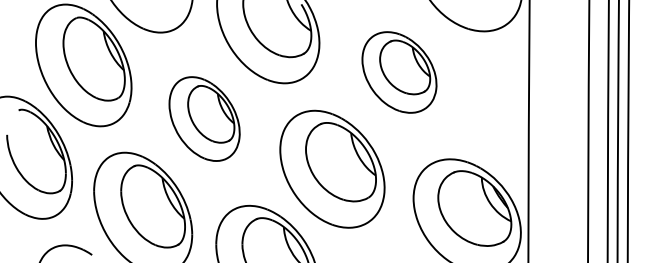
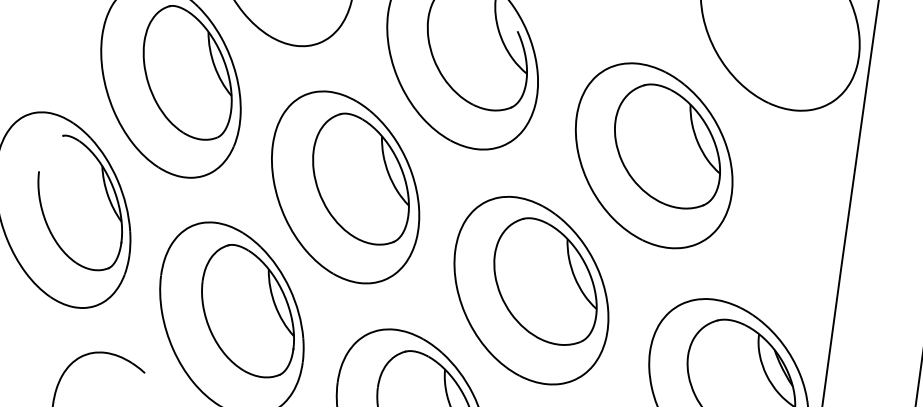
part: (399, 72) -> (654, 155), size x1.43
part: (204, 118) -> (345, 186), size x1.43

